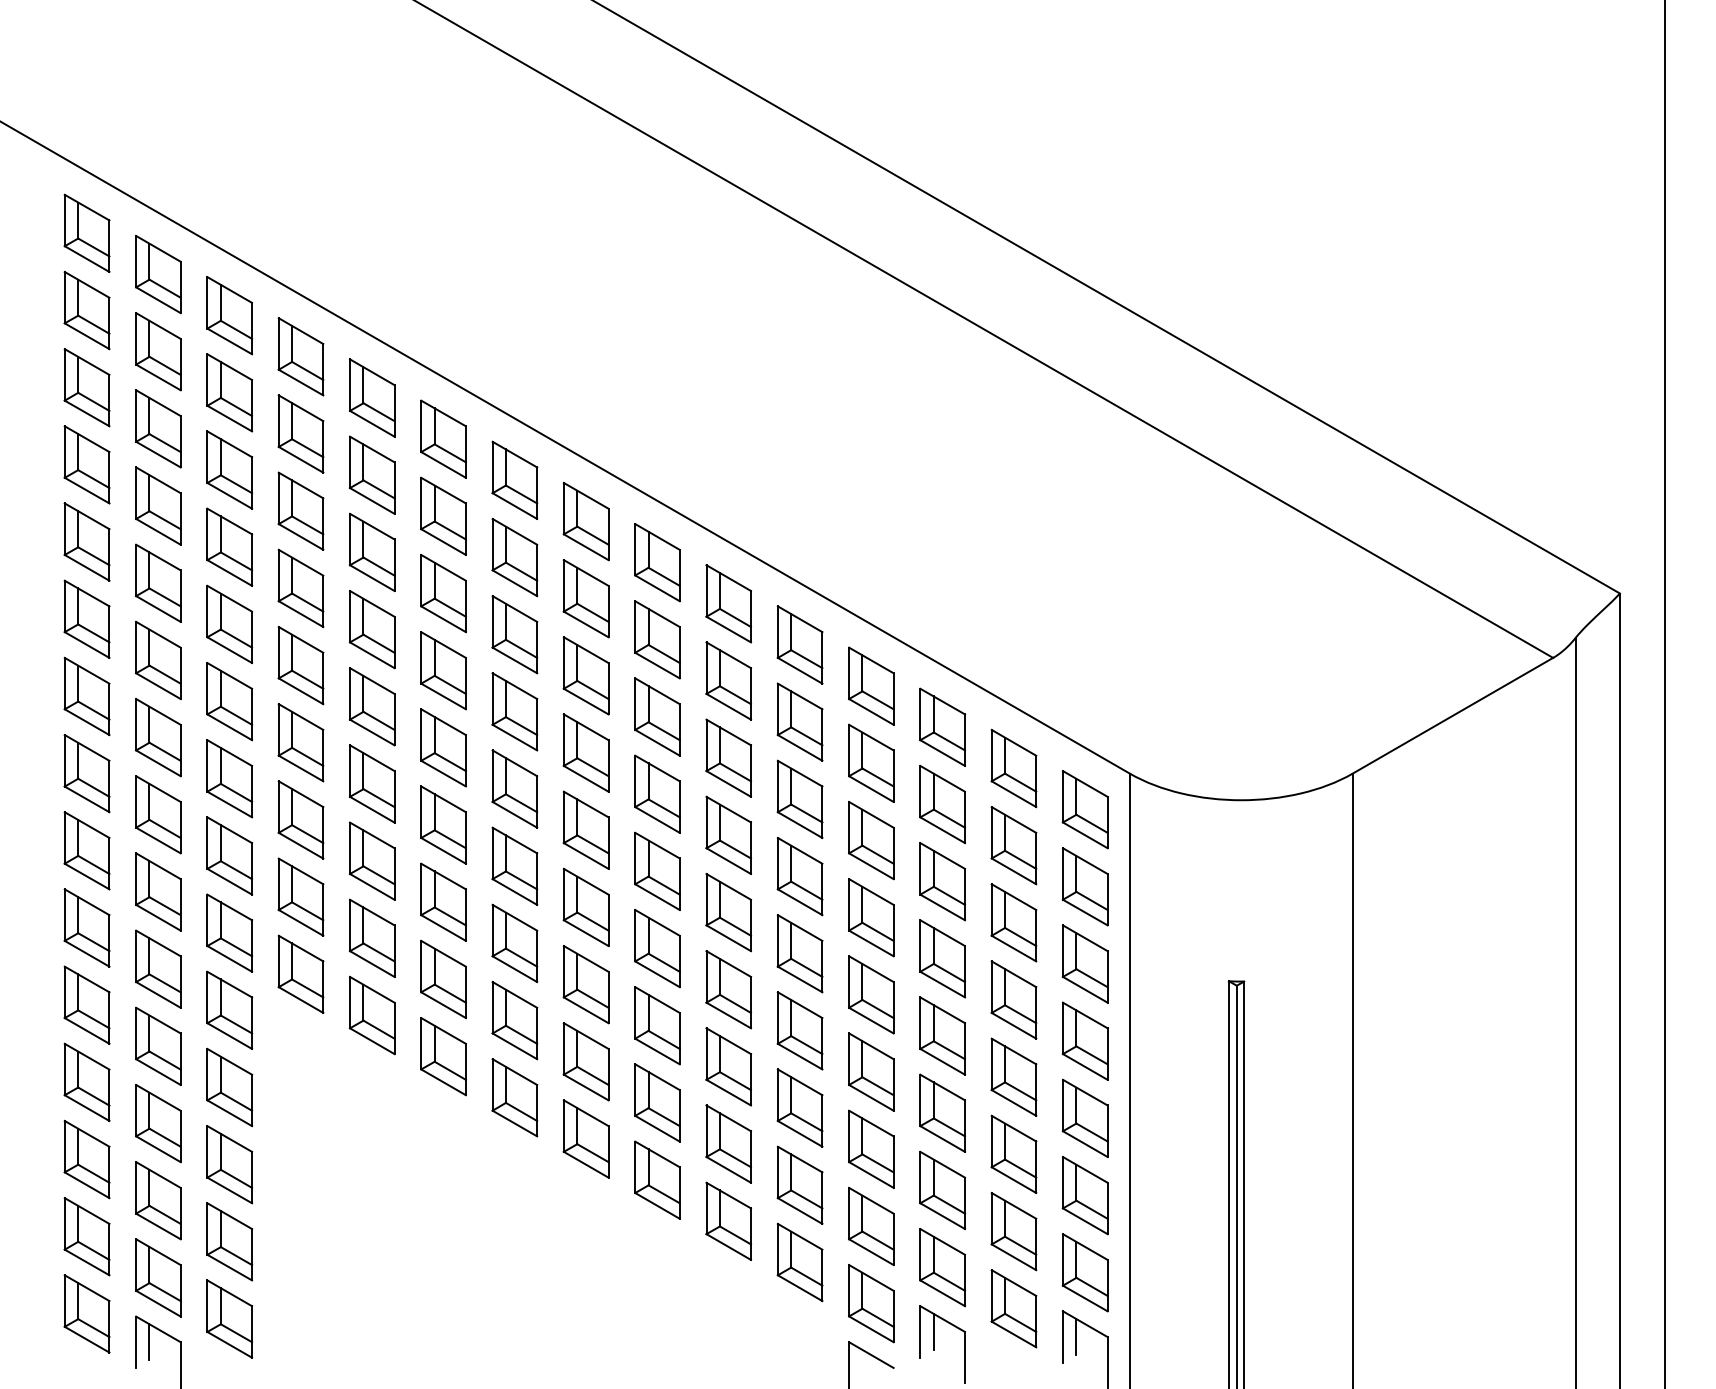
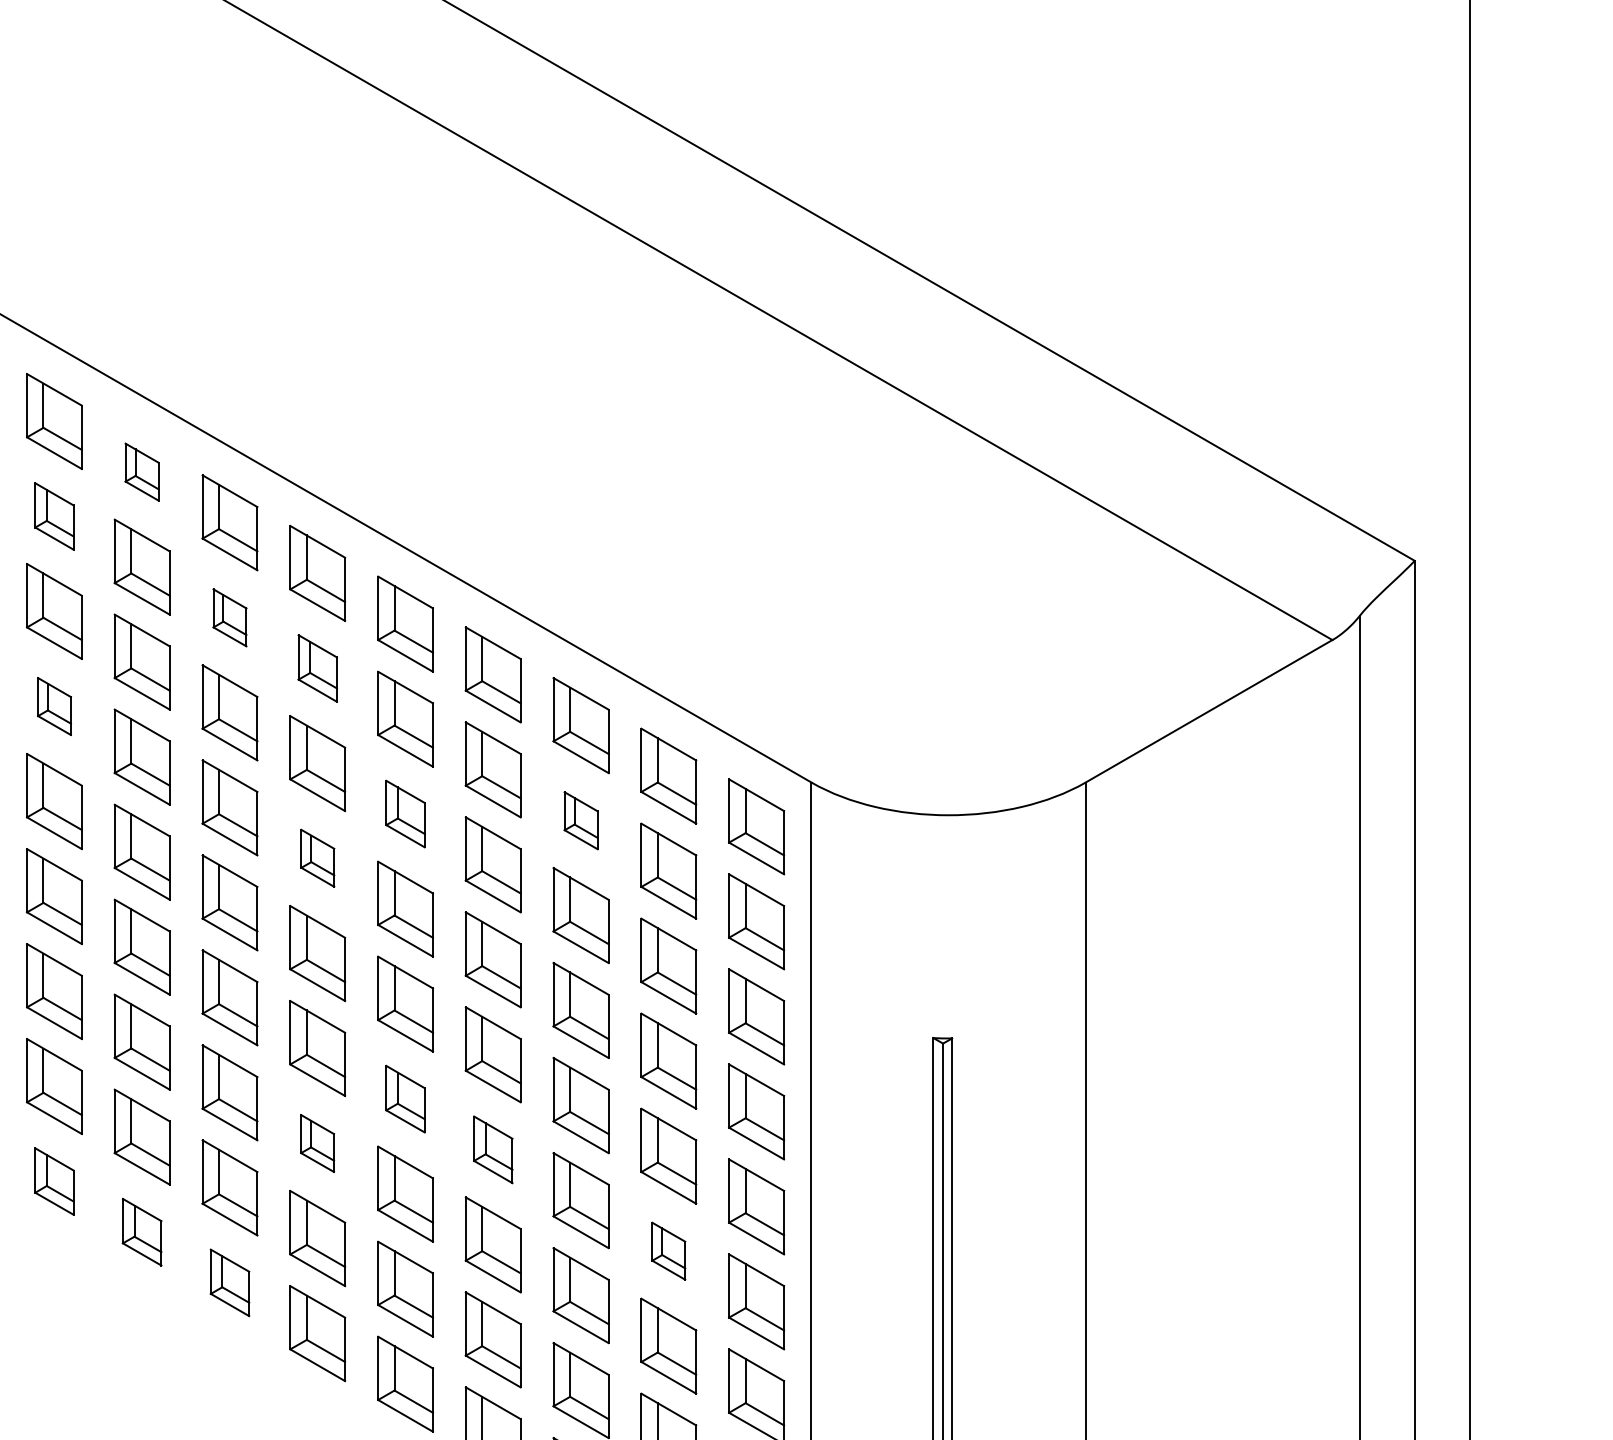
part: (585, 521) -> (141, 472), size x0.6
part: (514, 557) -> (53, 516), size x0.7
part: (657, 639) -> (230, 617), size x0.6
part: (728, 680) -> (317, 667), size x0.7
part: (514, 711) -> (53, 706), size x0.6
part: (799, 798) -> (404, 813), size x0.7
part: (942, 804) -> (580, 820), size x0.6
part: (728, 834) -> (317, 857), size x0.6
part: (799, 1030) -> (404, 1098), size x0.7
part: (728, 1066) -> (317, 1142), size x0.6
part: (871, 1071) -> (493, 1149), size x0.7
part: (514, 1097) -> (53, 1181), size x0.7
part: (585, 1138) -> (141, 1231), size x0.7
part: (1013, 1154) -> (668, 1251), size x0.6
part: (657, 1179) -> (230, 1282), size x0.7

